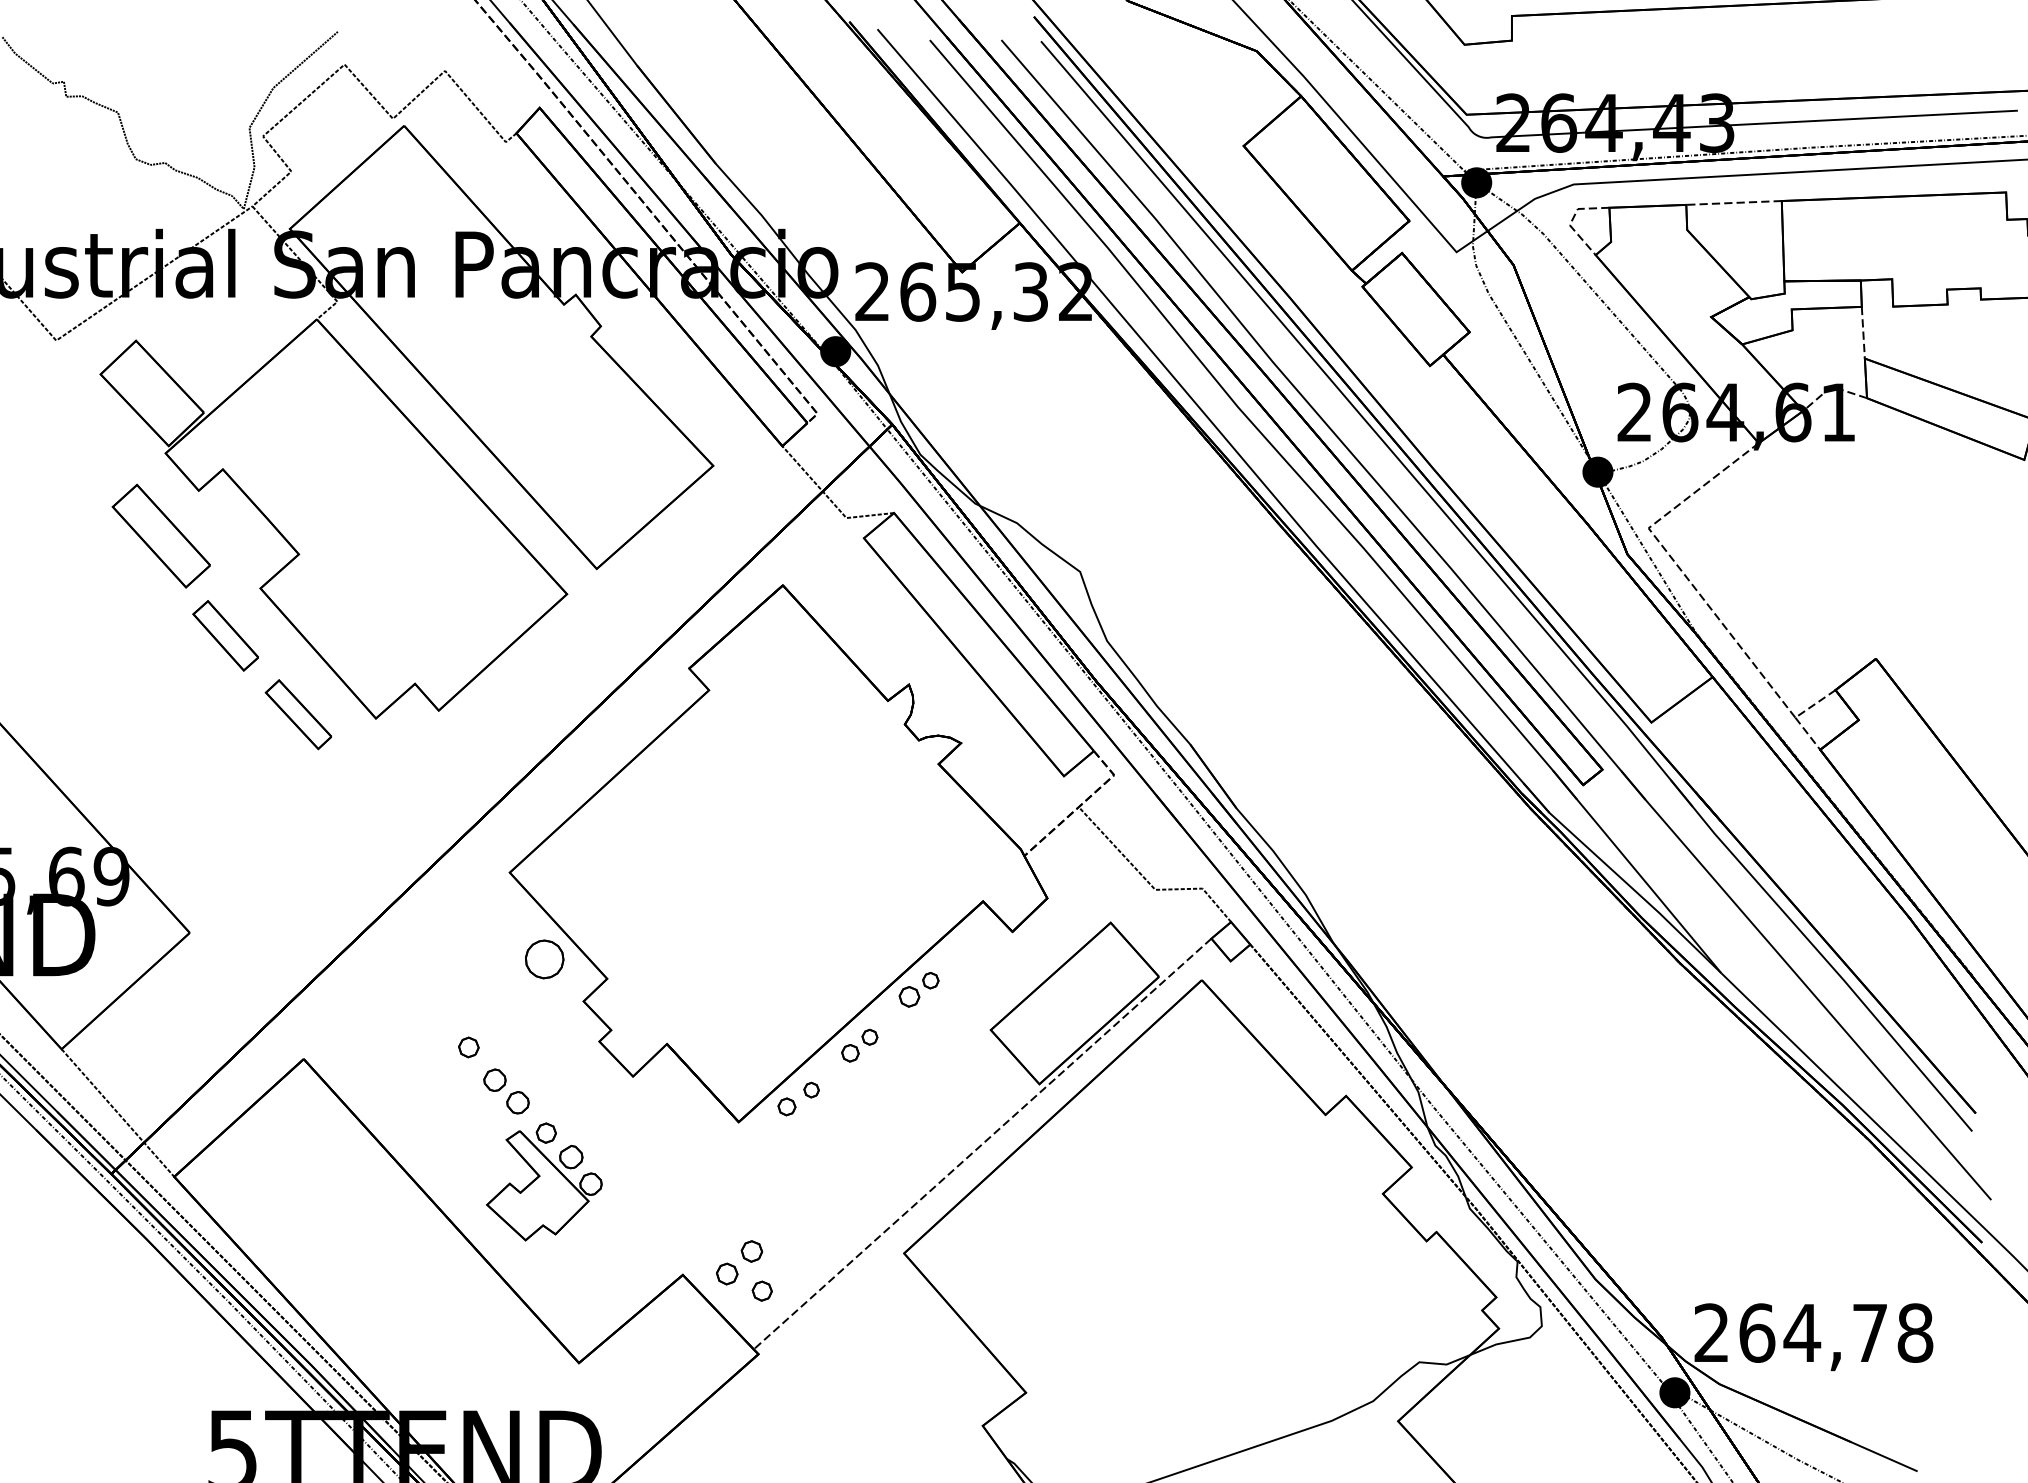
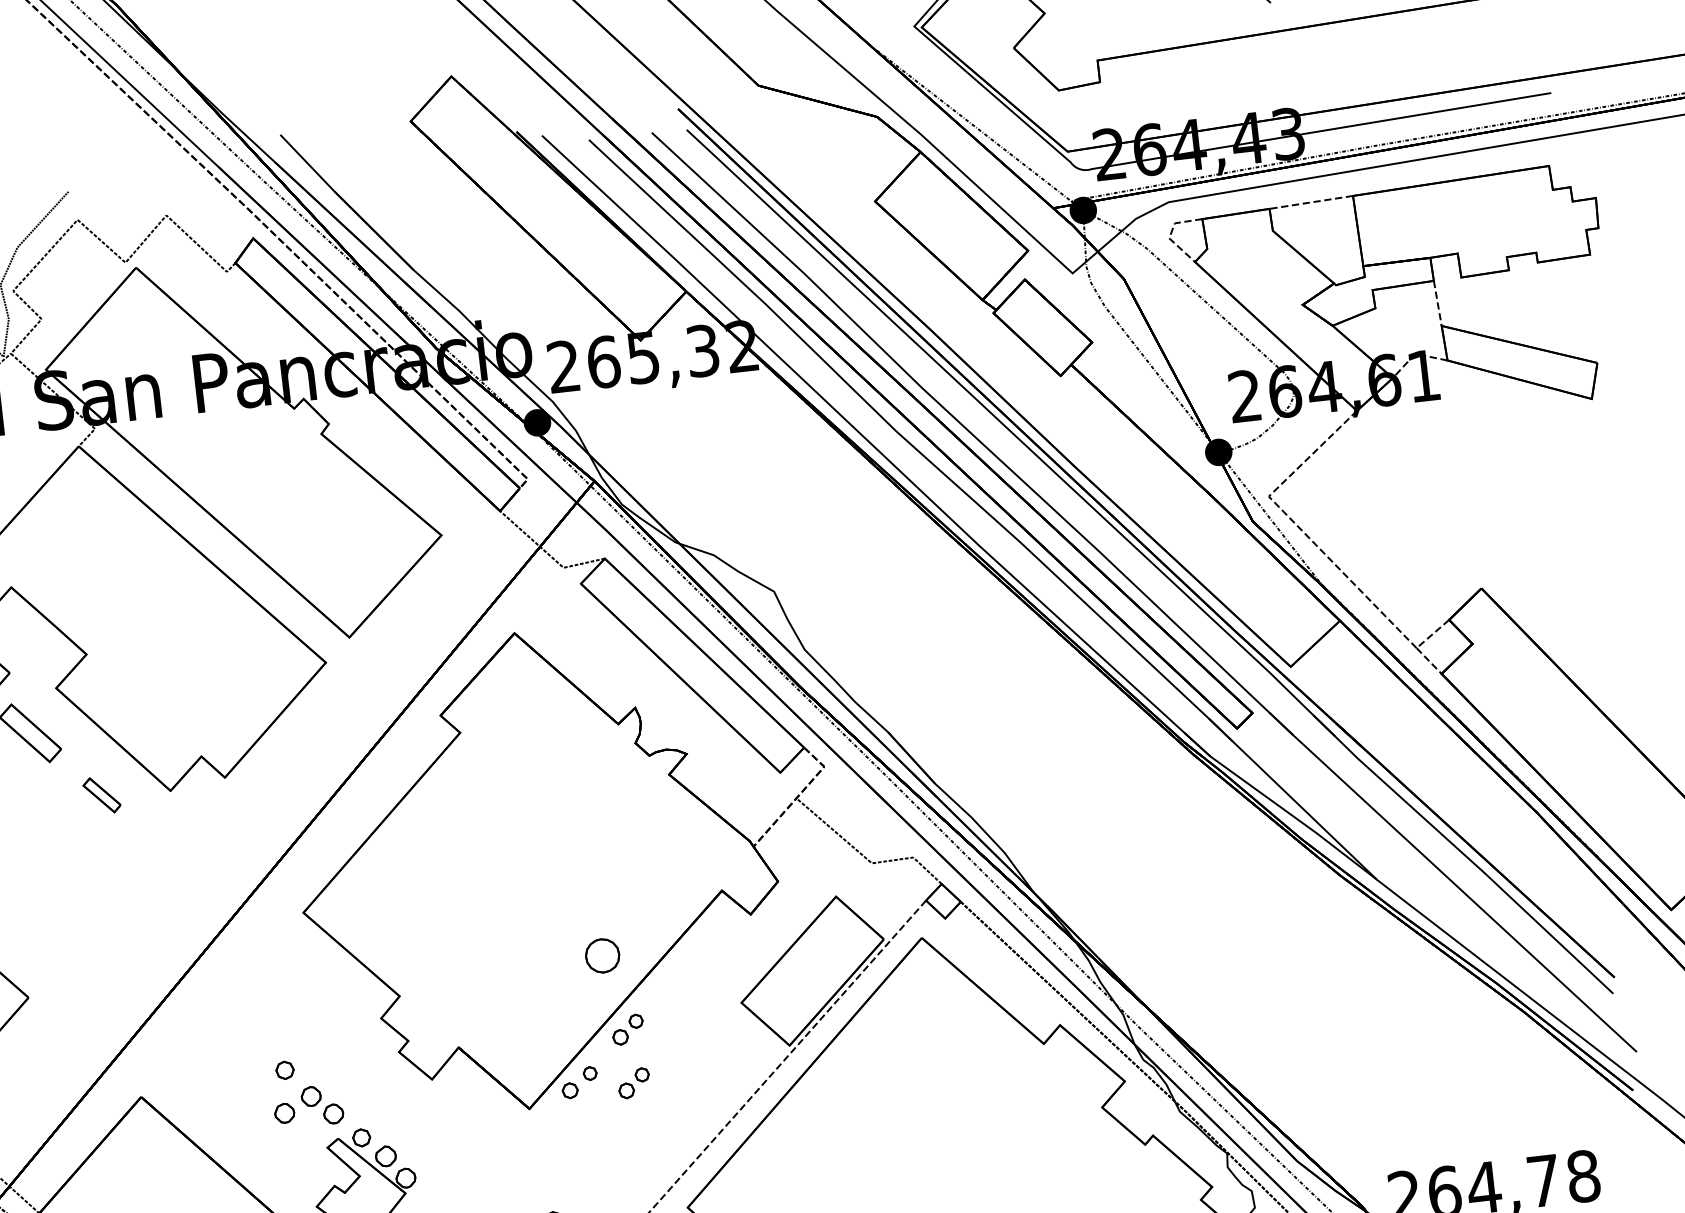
part: (297, 714) -> (101, 795), size x0.6
part: (544, 959) -> (602, 955), moved
part: (918, 989) -> (673, 974), removed
part: (462, 1095) -> (284, 1113), added
part: (859, 1106) -> (633, 1083), added

